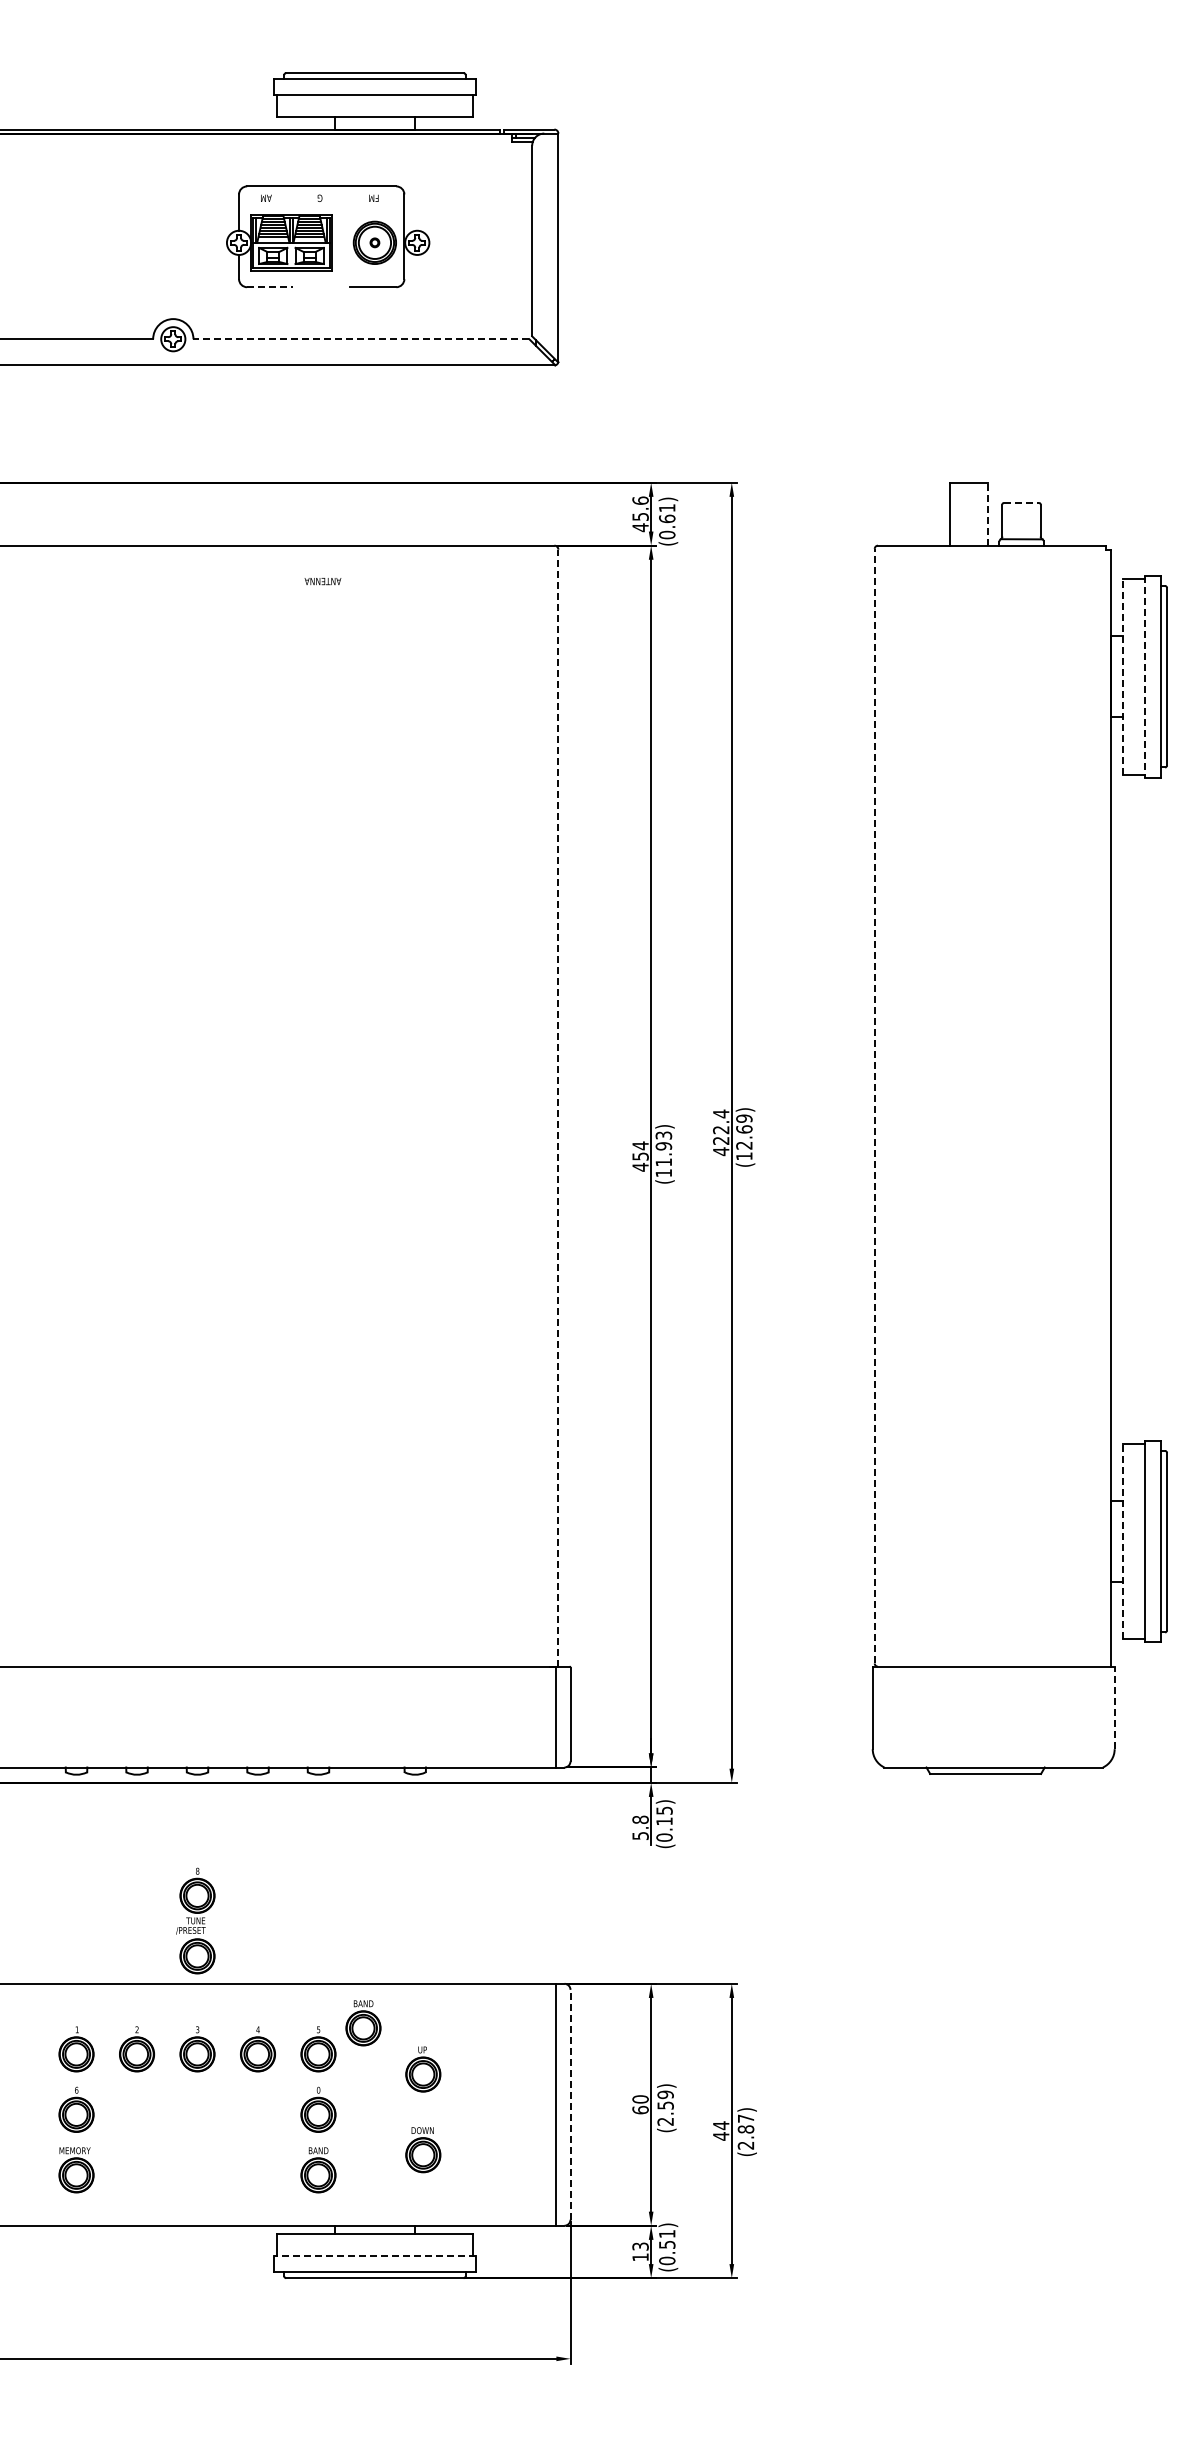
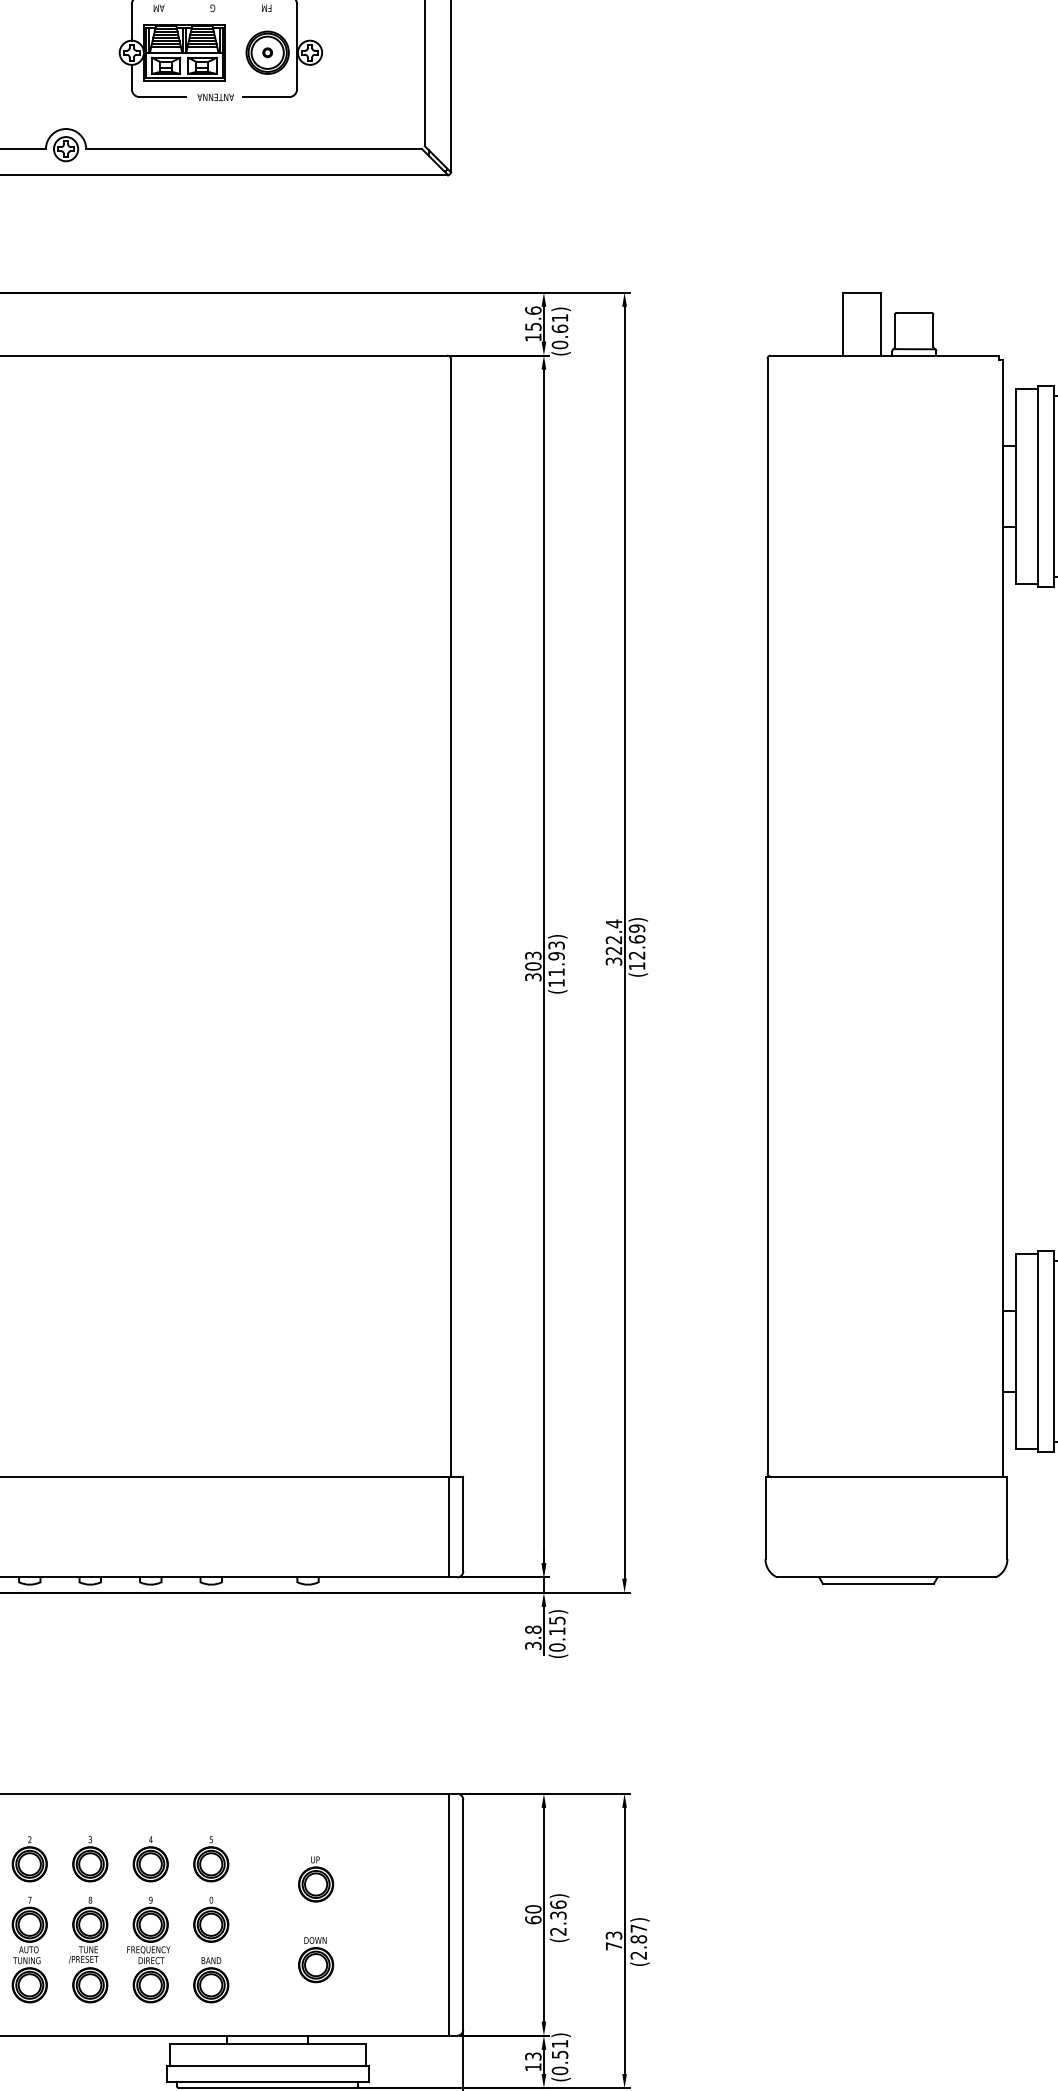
line: (270, 287) -> (163, 97), dashed -> solid
line: (361, 339) -> (254, 149), dashed -> solid
line: (1021, 502) -> (914, 312), dashed -> solid
line: (988, 513) -> (881, 323), dashed -> solid
text: (640, 527) -> (533, 337), 45.6 -> 15.6
text: (322, 581) -> (215, 97), moved
line: (1122, 676) -> (1015, 486), dashed -> solid
line: (1144, 676) -> (1037, 486), dashed -> solid
line: (874, 1105) -> (767, 915), dashed -> solid
line: (558, 1107) -> (451, 917), dashed -> solid
text: (721, 1151) -> (614, 961), 422.4 -> 322.4
text: (640, 1156) -> (533, 966), 454 -> 303
line: (1122, 1541) -> (1015, 1351), dashed -> solid
line: (1114, 1707) -> (1007, 1517), dashed -> solid
text: (639, 1835) -> (532, 1645), 5.8 -> 3.8
part: (195, 1920) -> (88, 1949), moved
part: (363, 2023) -> (256, 1833), removed
text: (665, 2099) -> (558, 1909), (2.59) -> (2.36)
line: (570, 2104) -> (463, 1914), dashed -> solid
text: (721, 2130) -> (614, 1940), 44 -> 73
part: (136, 2139) -> (29, 1949), added
part: (255, 2139) -> (148, 1949), added
line: (374, 2256) -> (267, 2066), dashed -> solid

